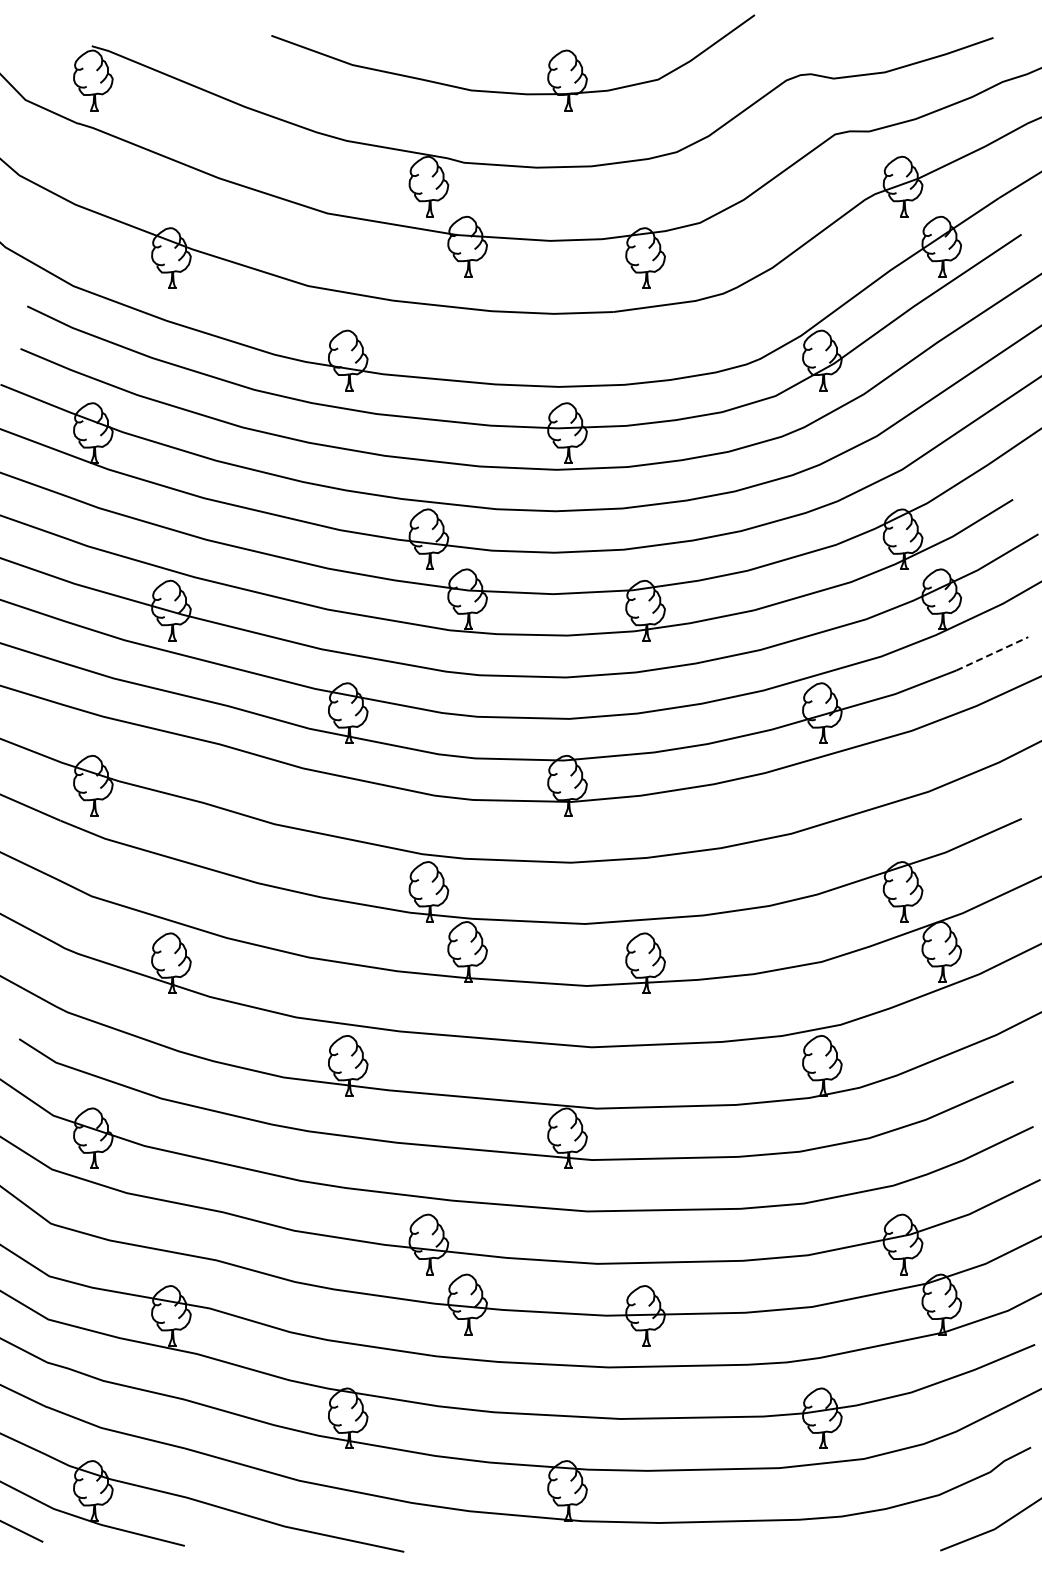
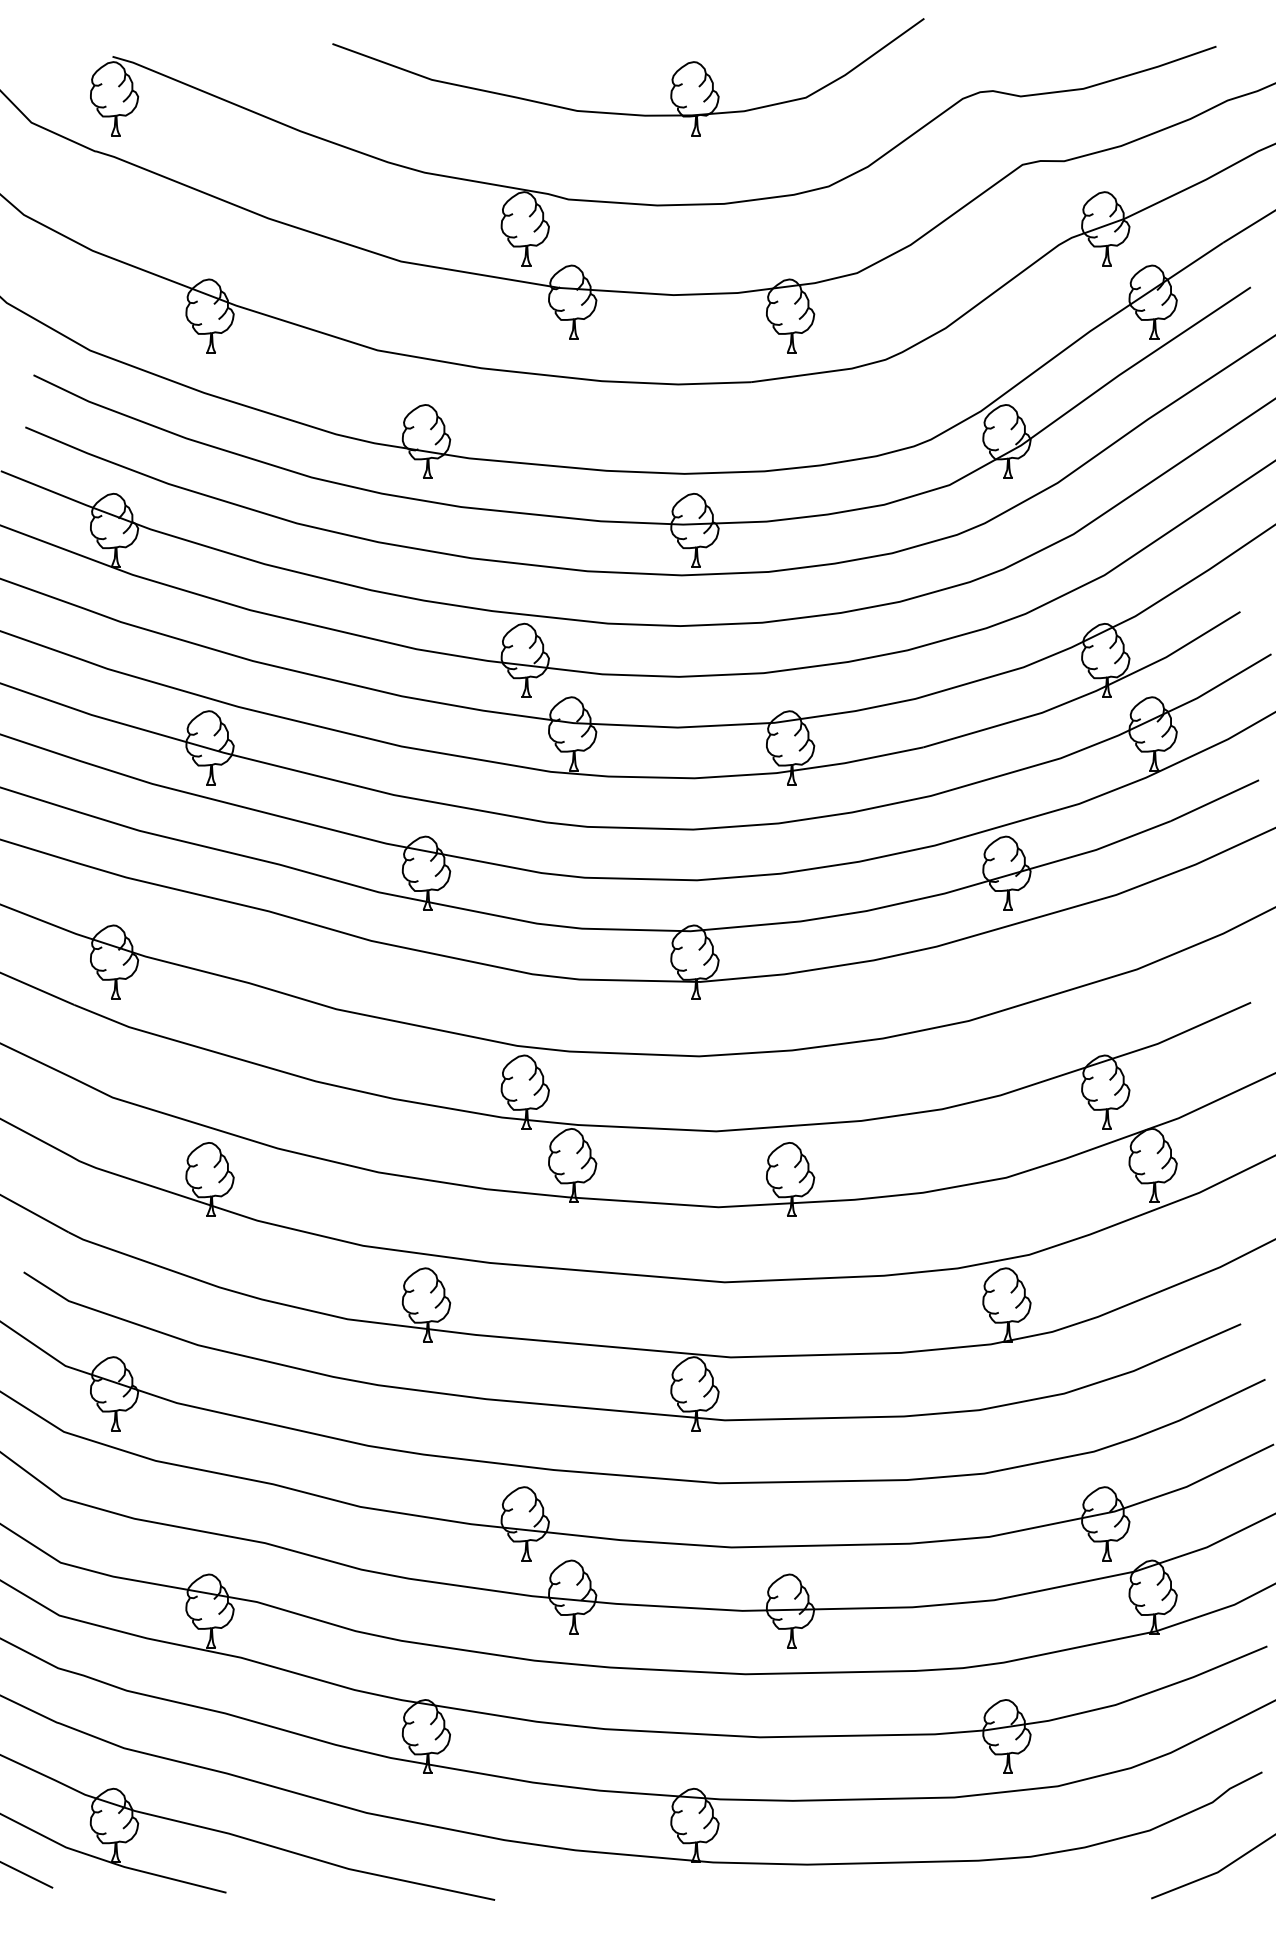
line: (992, 653) -> (1215, 800), dashed -> solid

